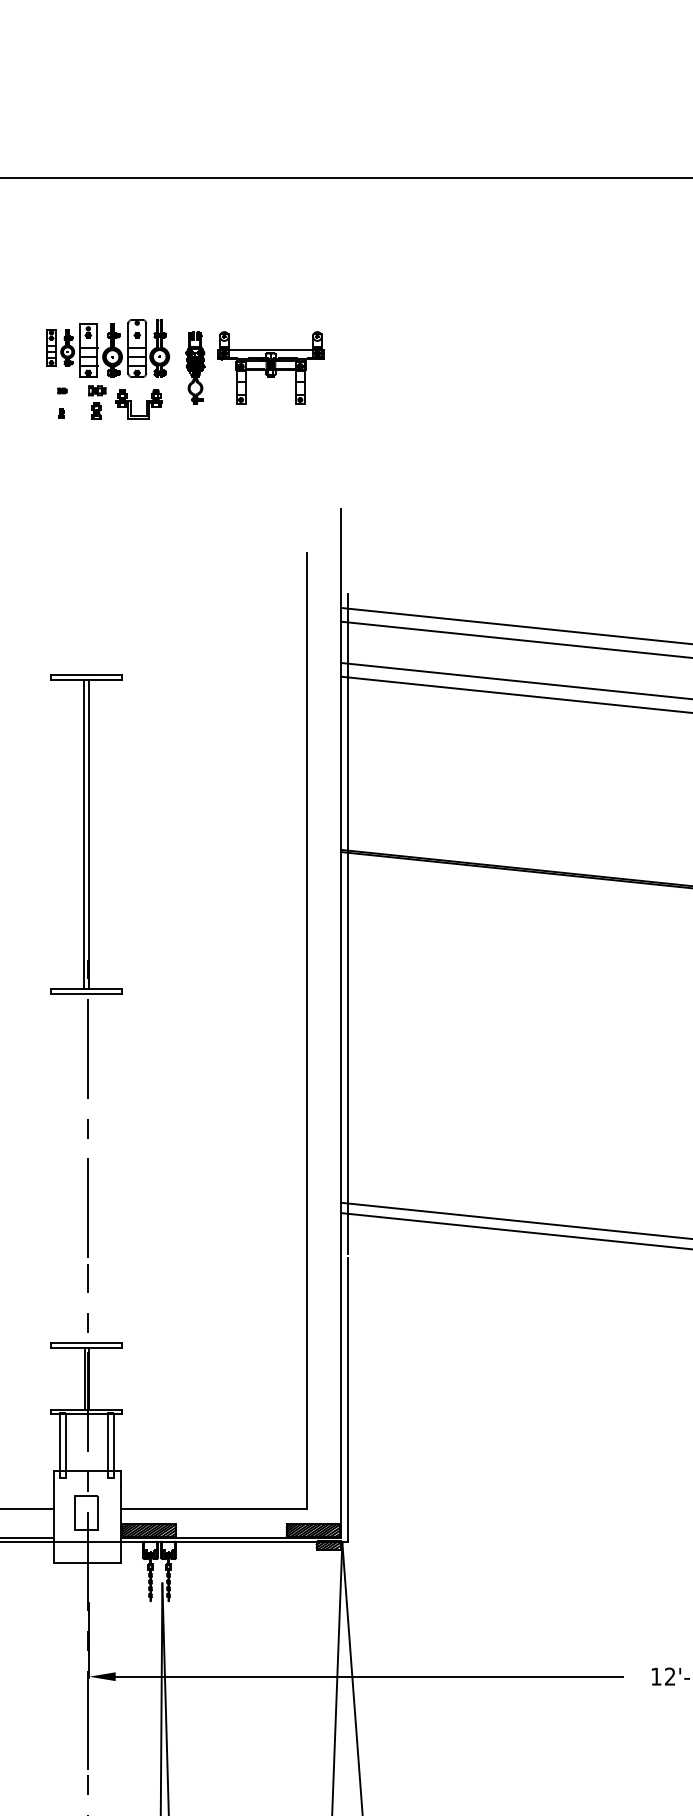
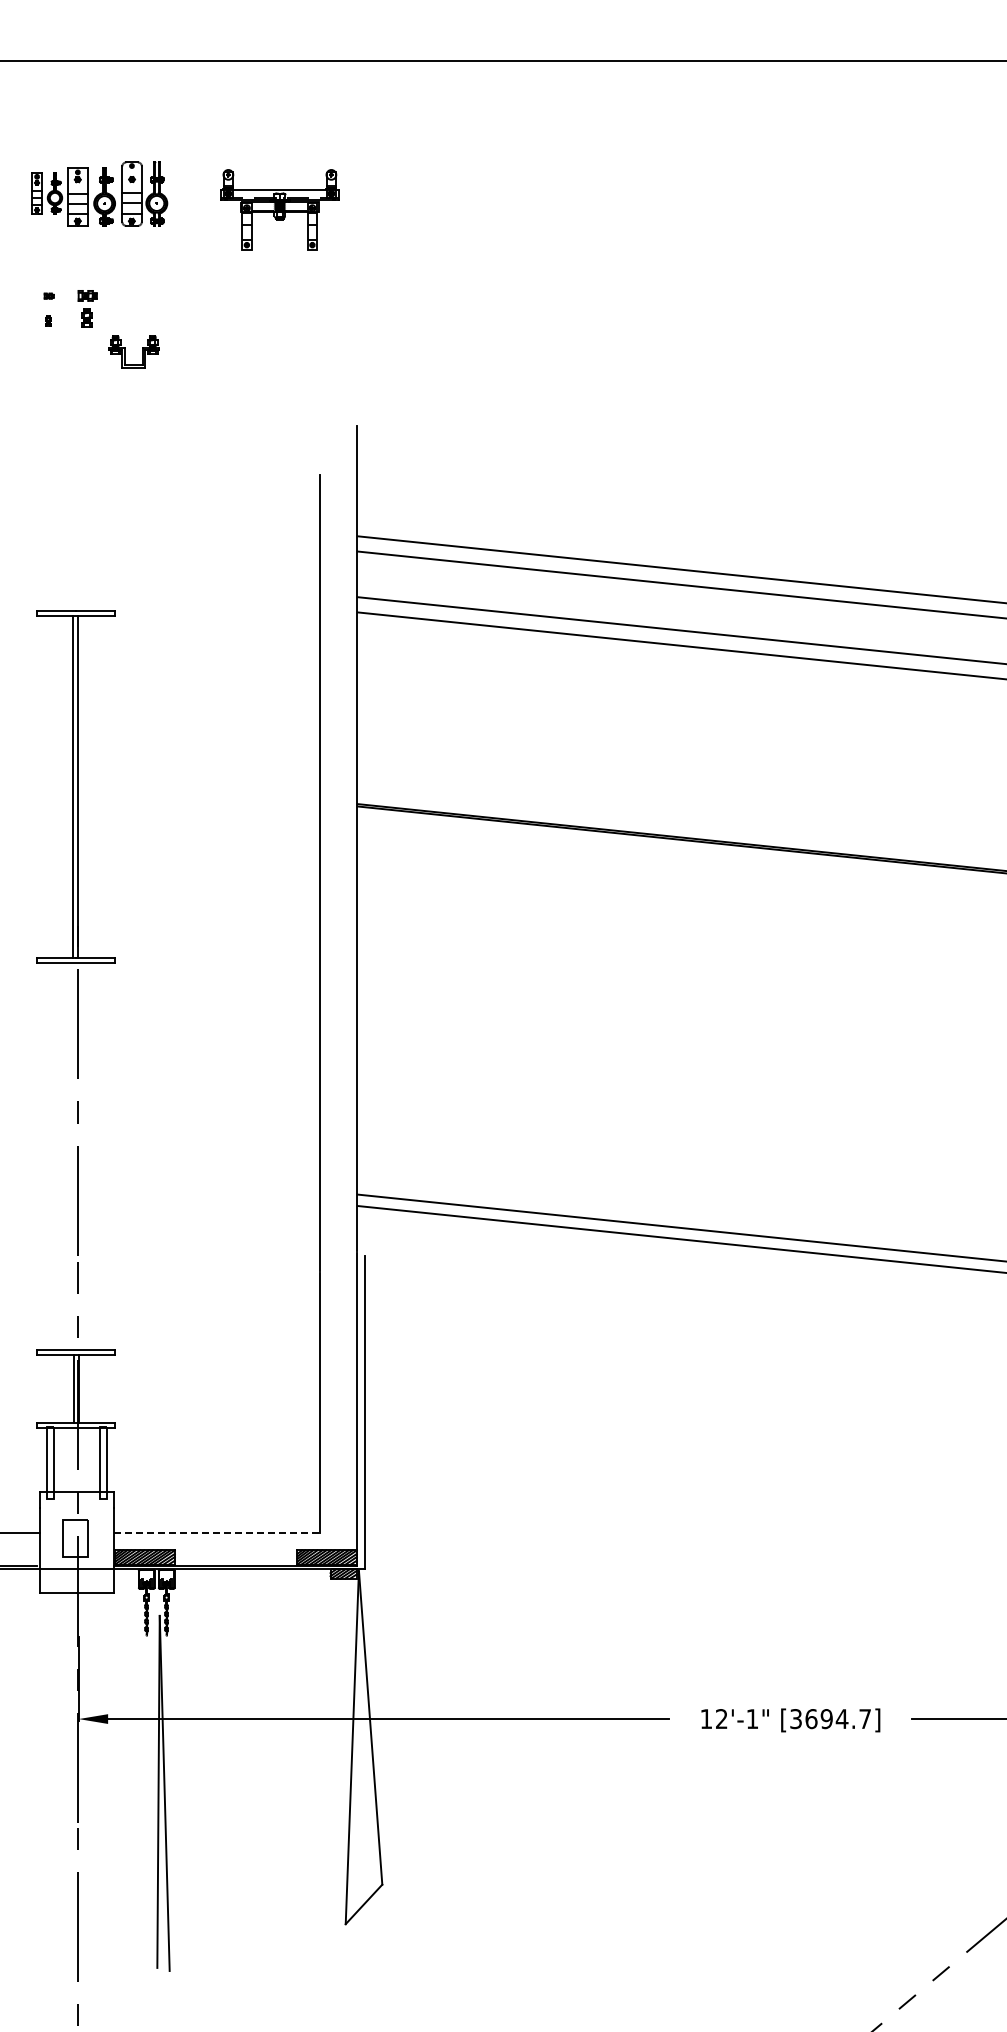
part: (107, 347) -> (99, 193), moved
part: (195, 367) -> (196, 270), removed
part: (270, 367) -> (279, 209), moved
part: (131, 403) -> (125, 351), moved
line: (347, 923) -> (364, 885), removed
line: (214, 1509) -> (217, 1533), solid -> dashed

